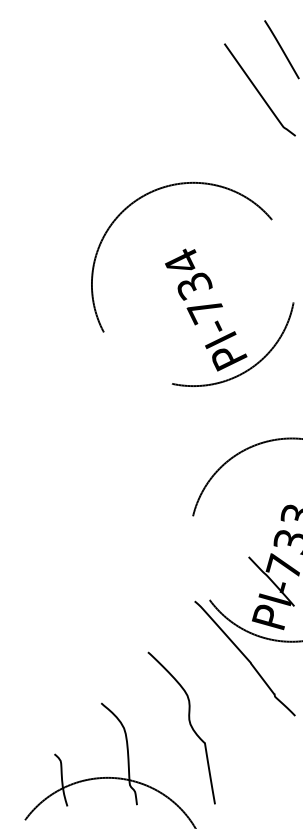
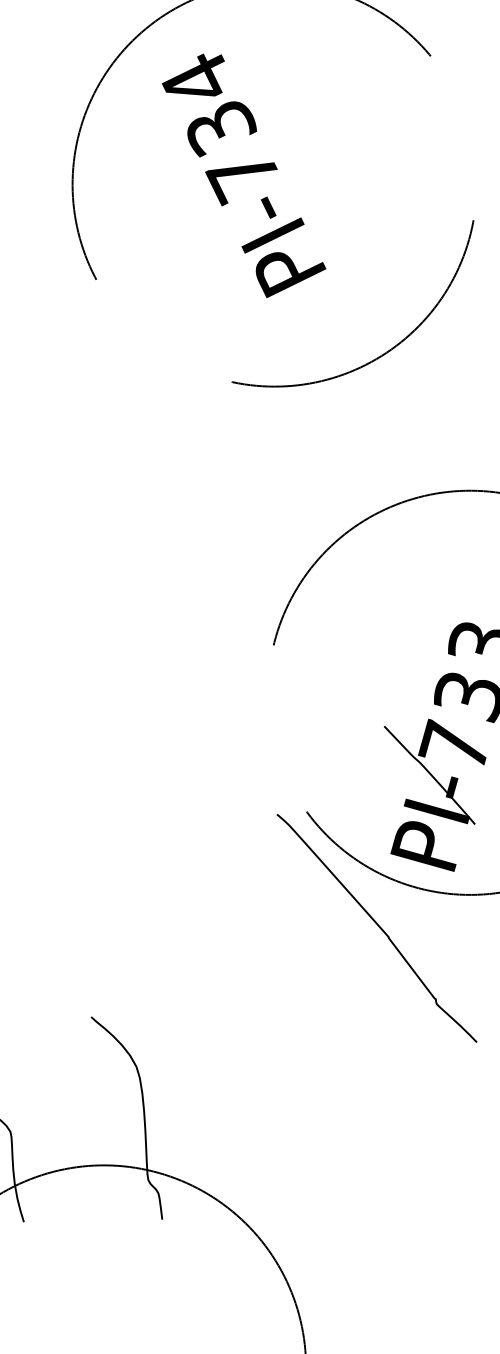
text: (206, 309) -> (244, 174), moved
curve: (189, 724) -> (266, 1059), removed

